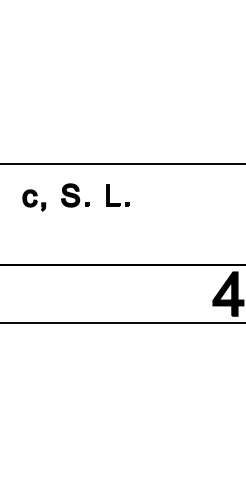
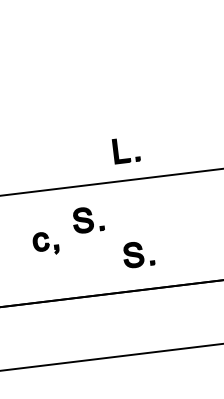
part: (109, 195) -> (117, 151), moved
part: (34, 200) -> (46, 243), moved
part: (117, 232) -> (138, 254), added

